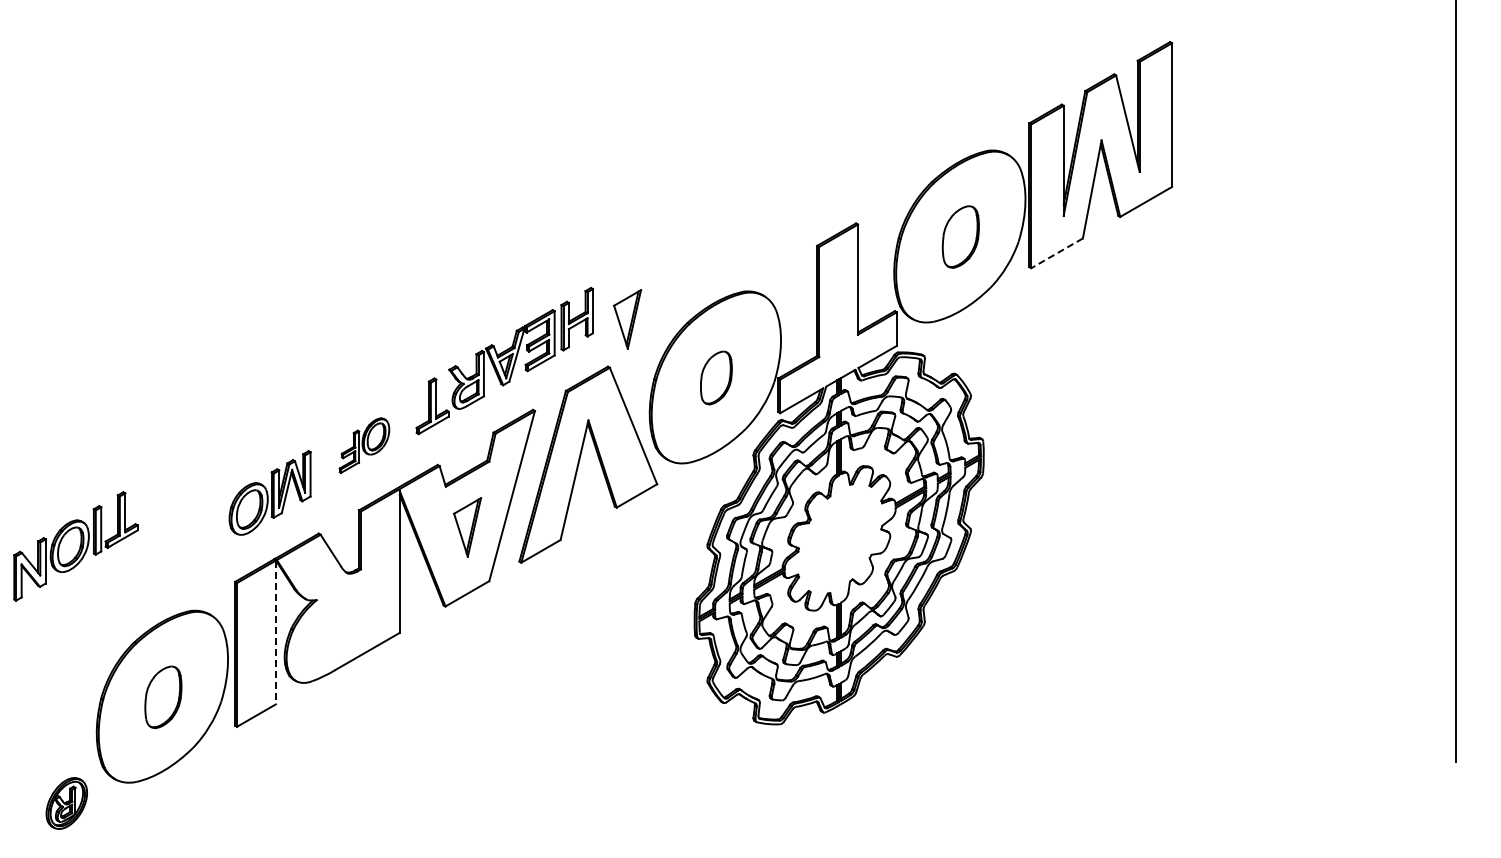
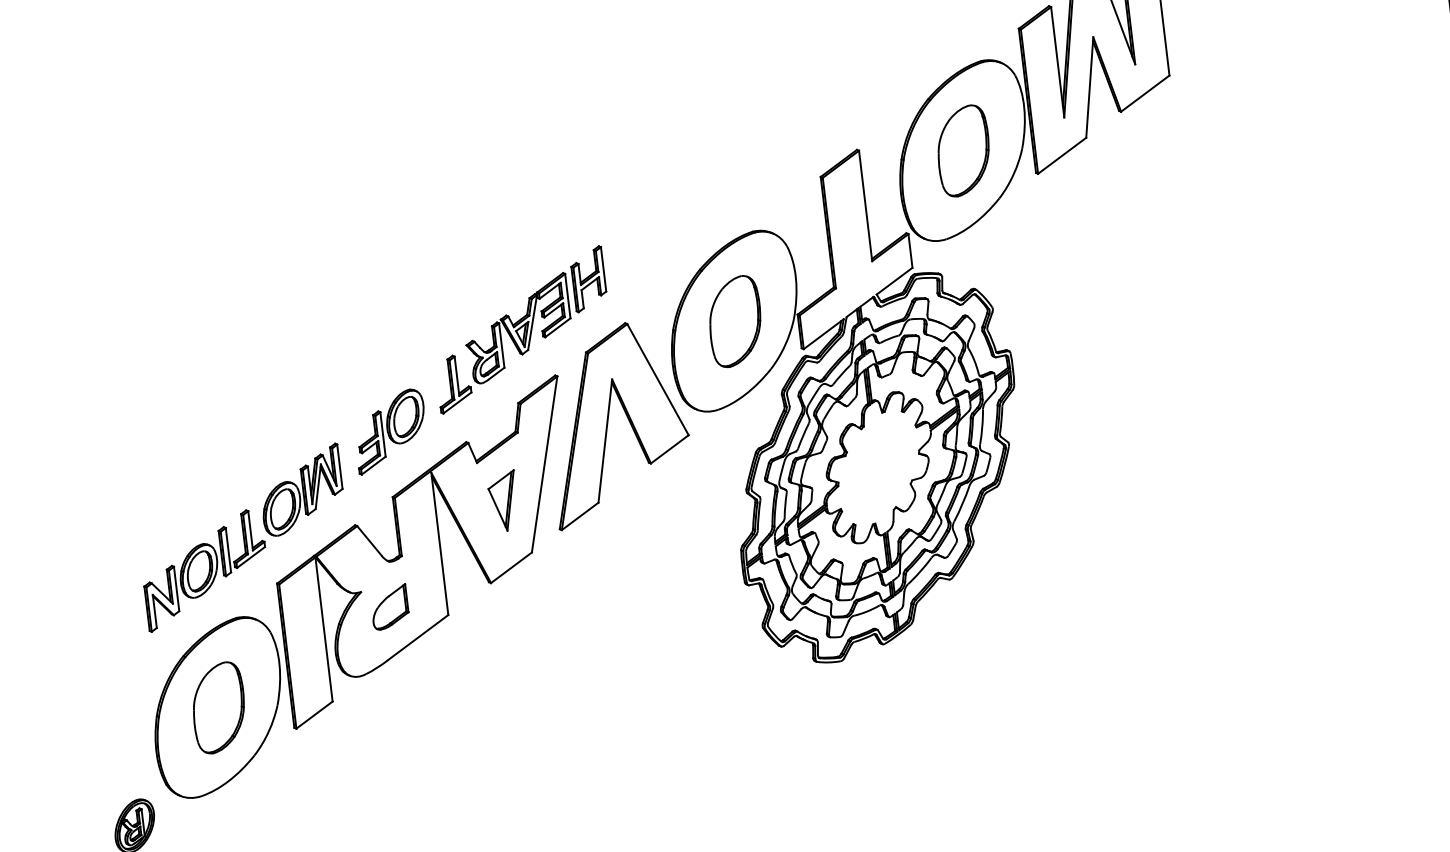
part: (960, 236) -> (963, 150), size x1.43
line: (1057, 253) -> (1062, 155), dashed -> solid
part: (627, 319) -> (639, 273), removed
part: (716, 377) -> (735, 321), size x1.67
part: (364, 445) -> (390, 431), size x1.43
part: (75, 546) -> (204, 570), moved
part: (343, 618) -> (390, 607), added
line: (275, 632) -> (323, 629), dashed -> solid
part: (163, 697) -> (219, 708), size x1.43

